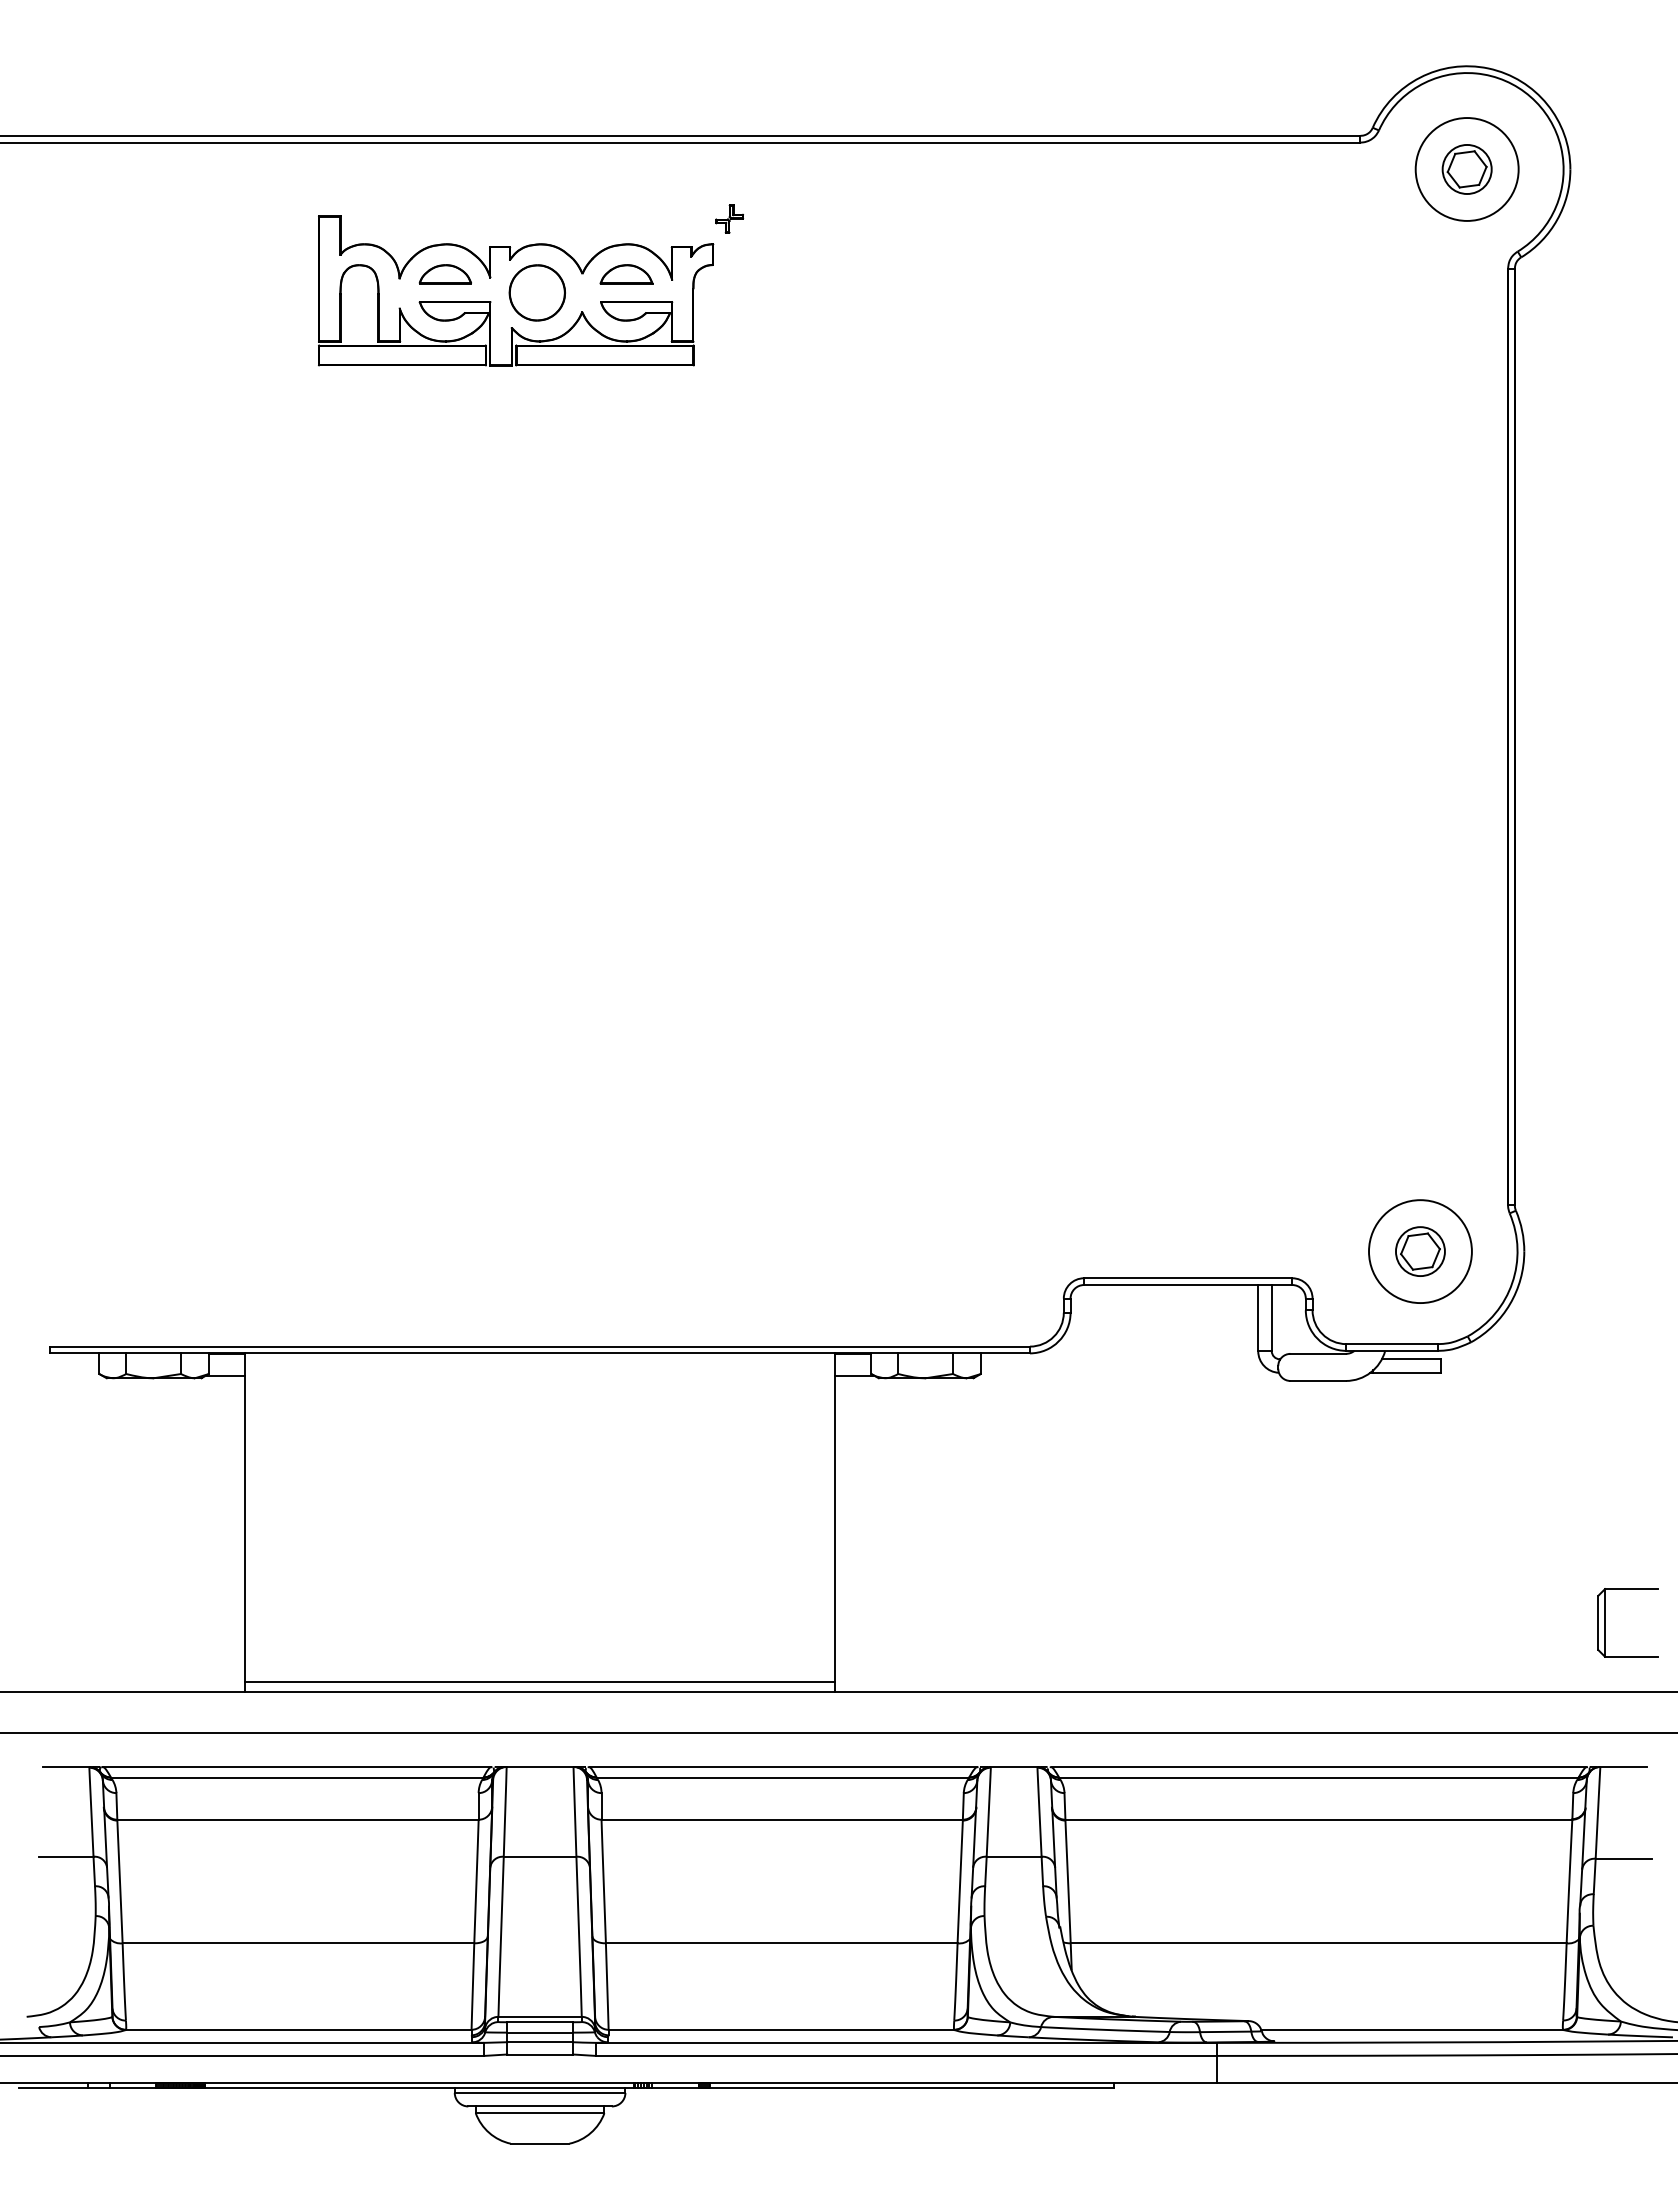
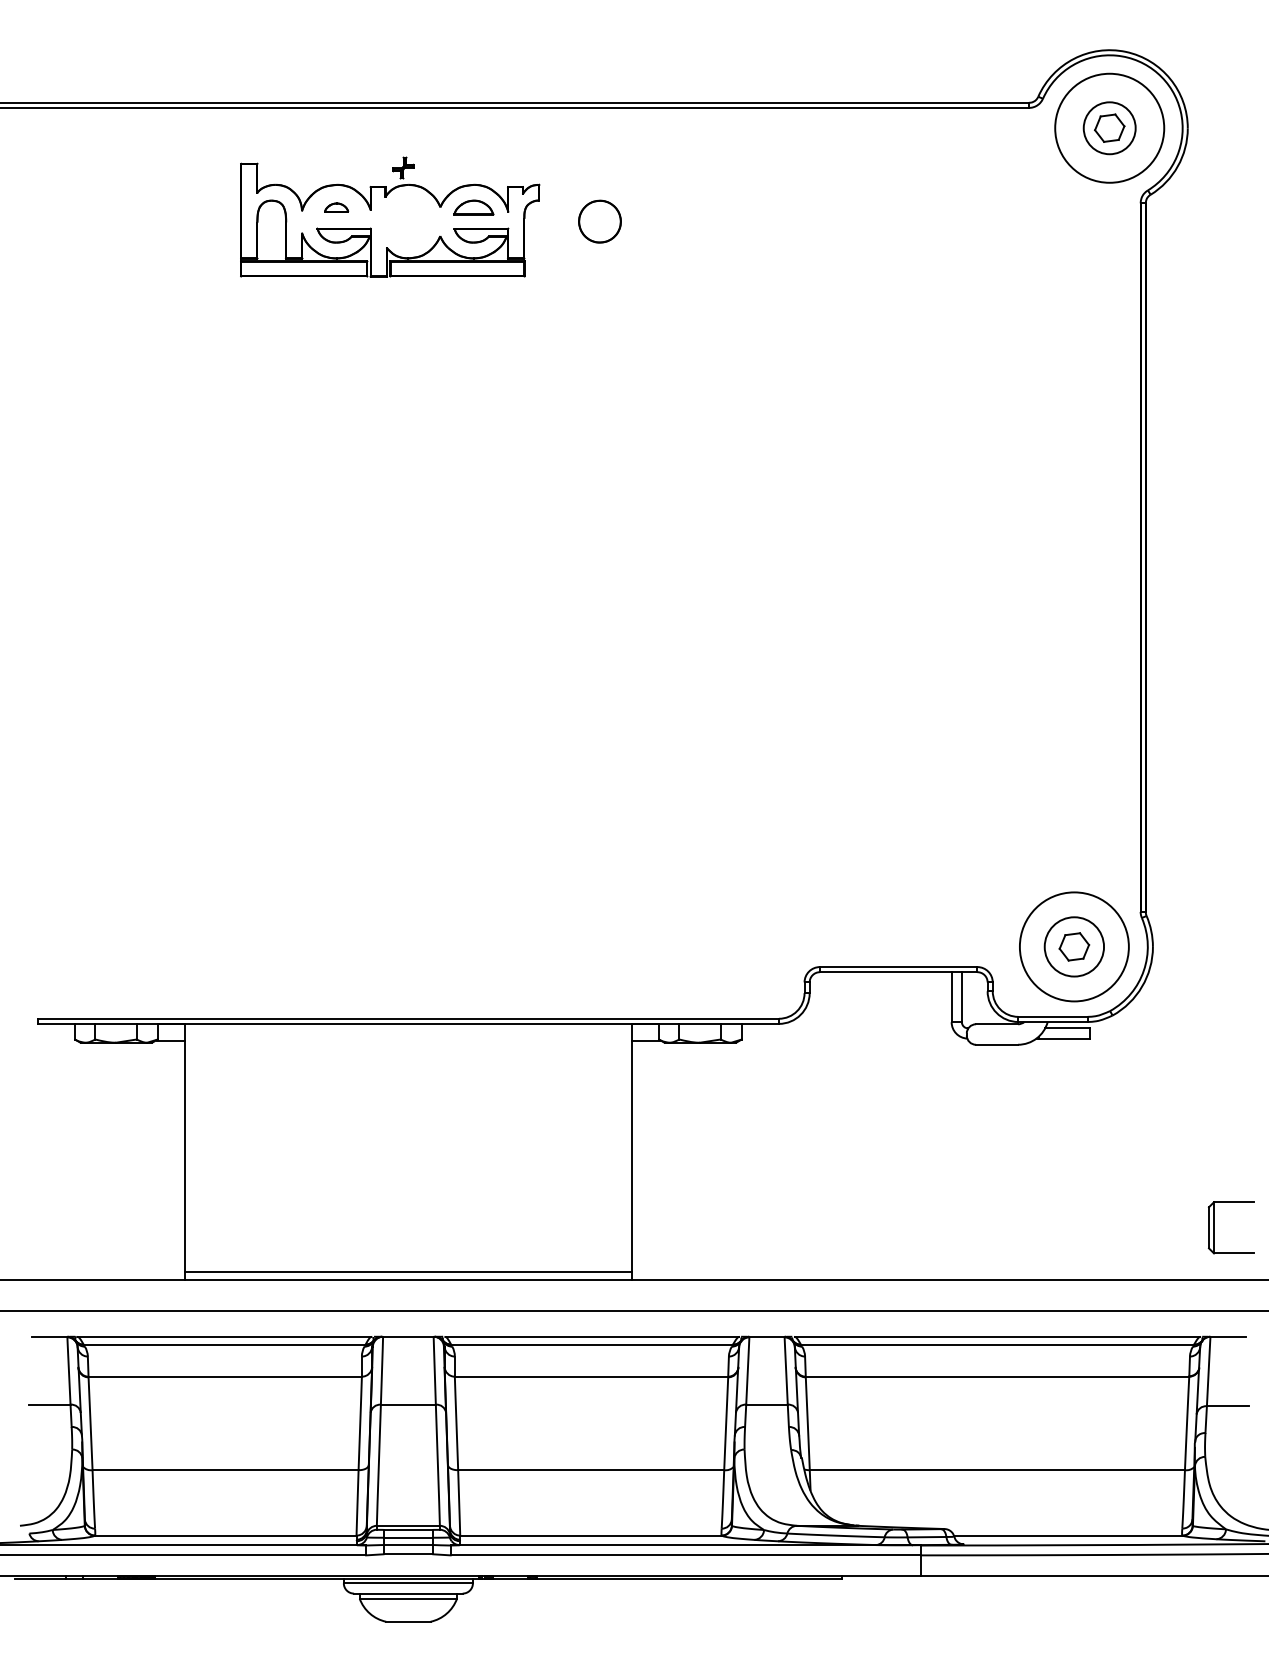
circle: (1466, 169) -> (1109, 128), size x1.4
circle: (1466, 169) -> (1109, 128), size x1.4
part: (729, 218) -> (403, 167), moved
part: (444, 274) -> (336, 207), size x0.6
part: (536, 292) -> (599, 221), moved
circle: (1419, 1251) -> (1073, 946), size x1.6
circle: (1420, 1251) -> (1074, 946), size x1.4

